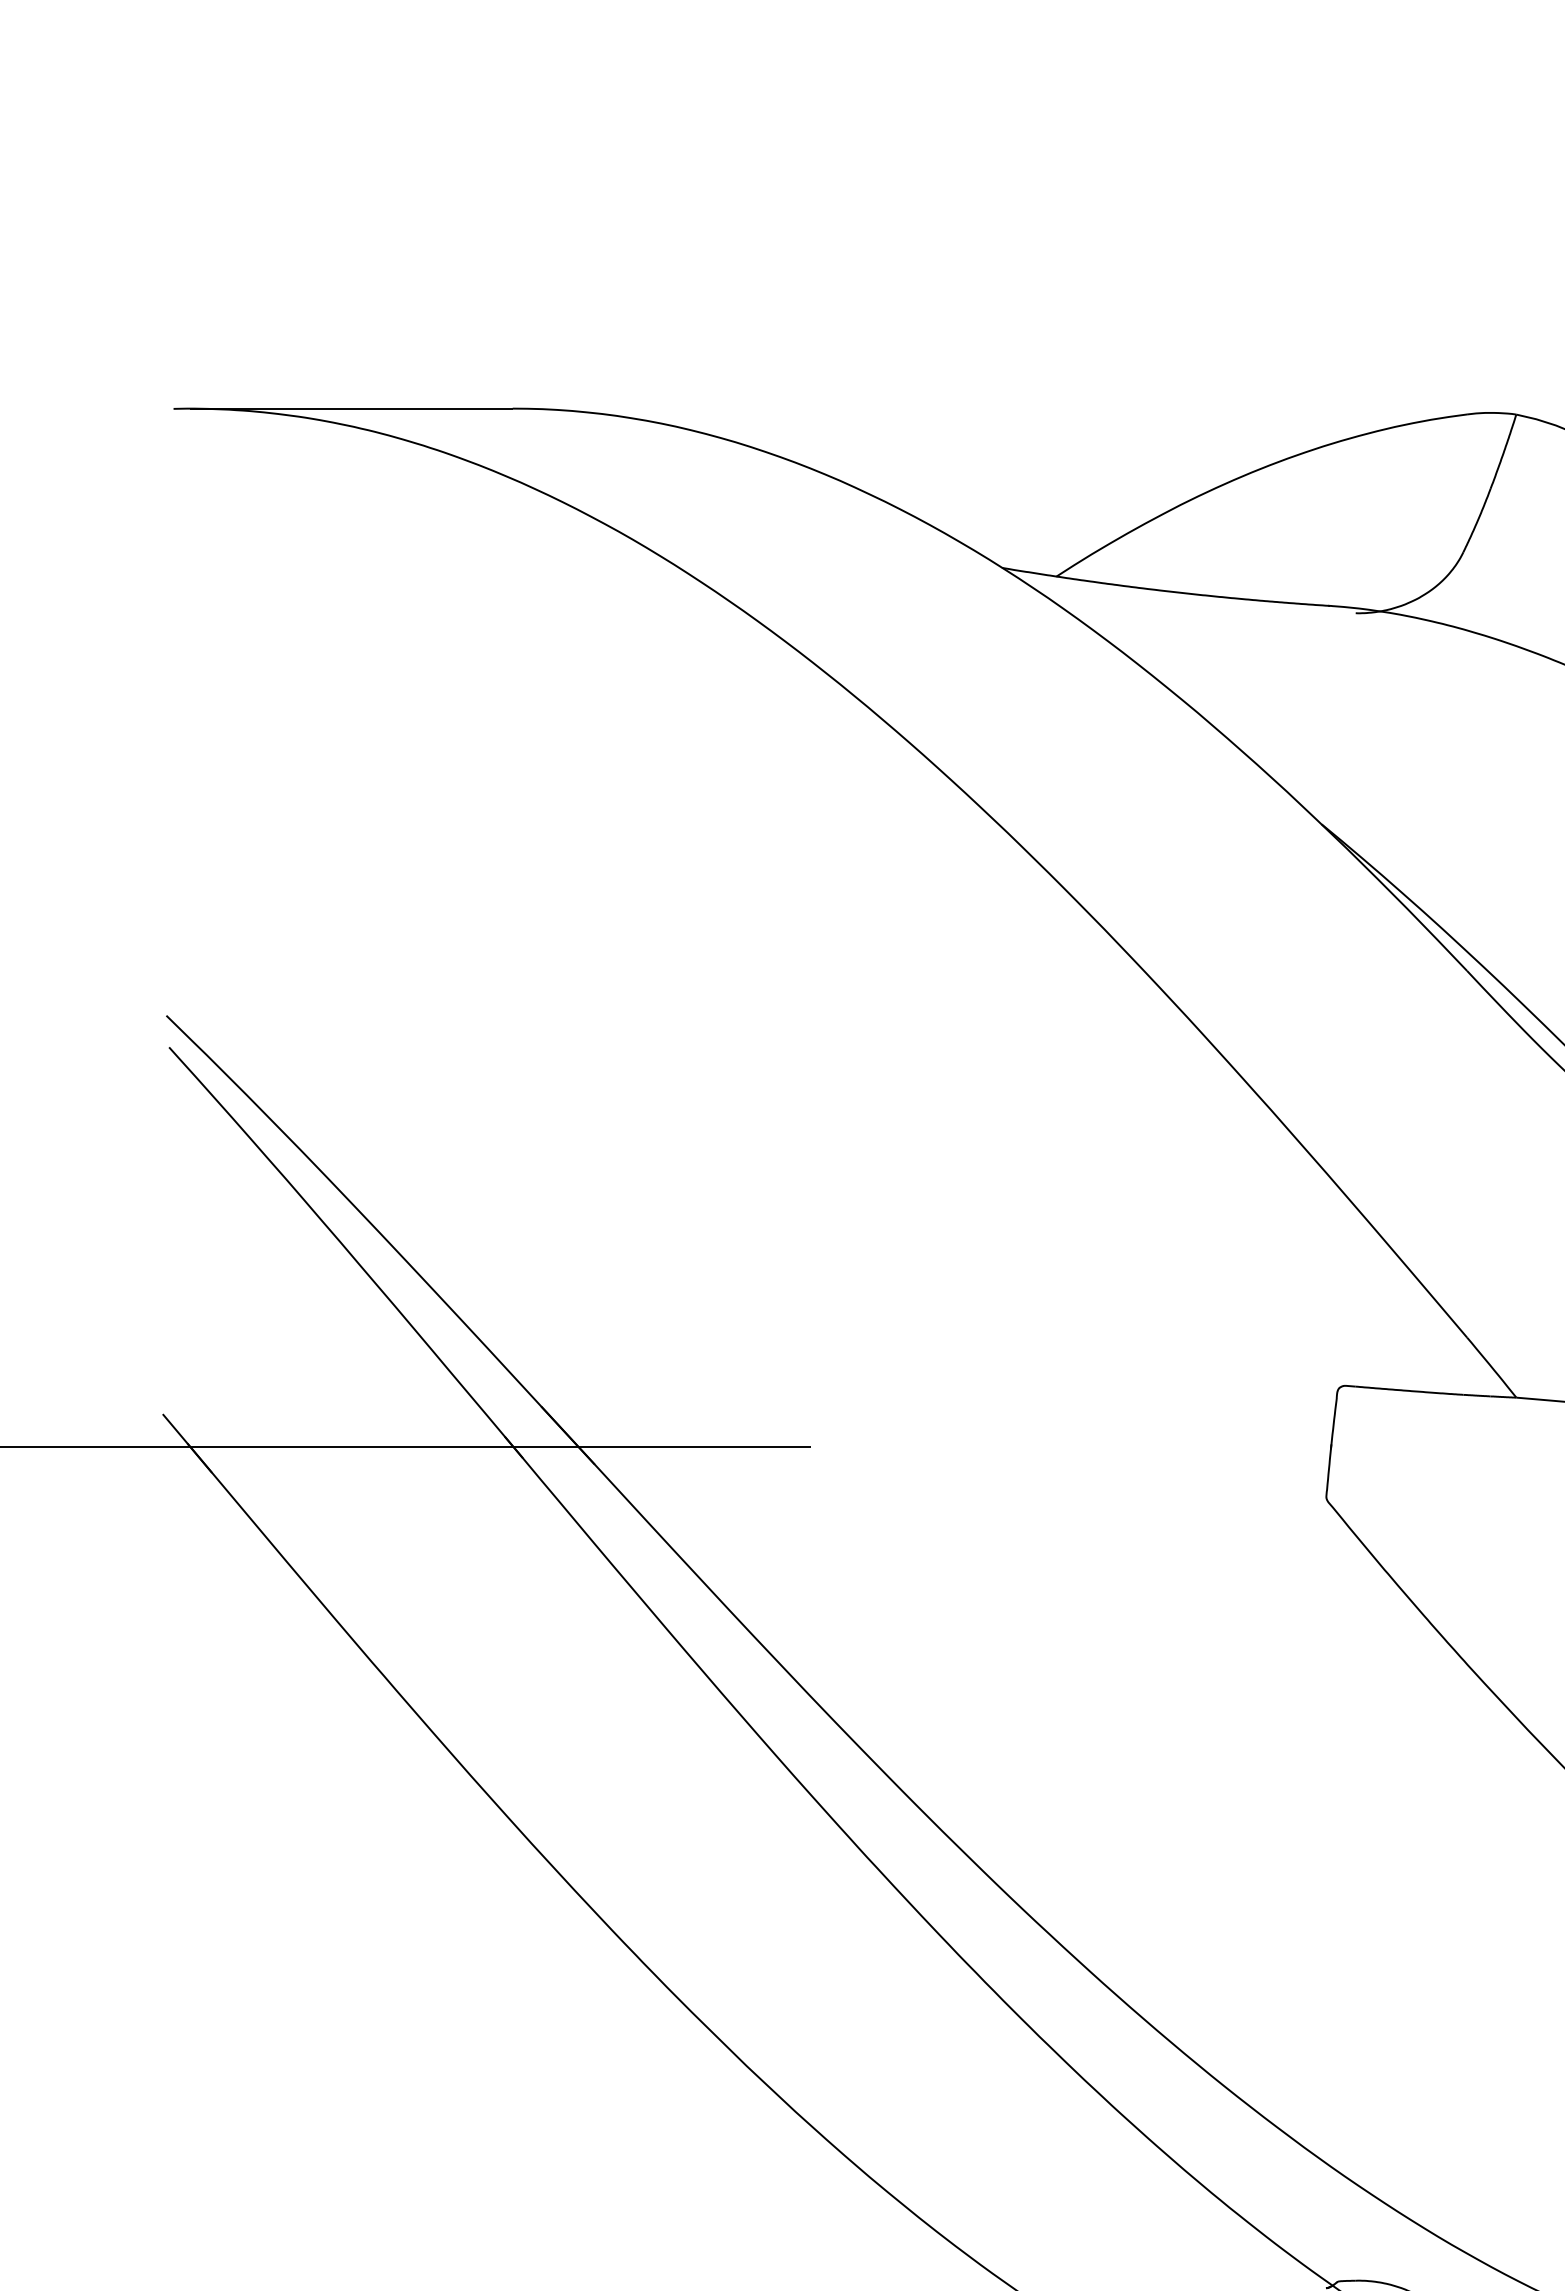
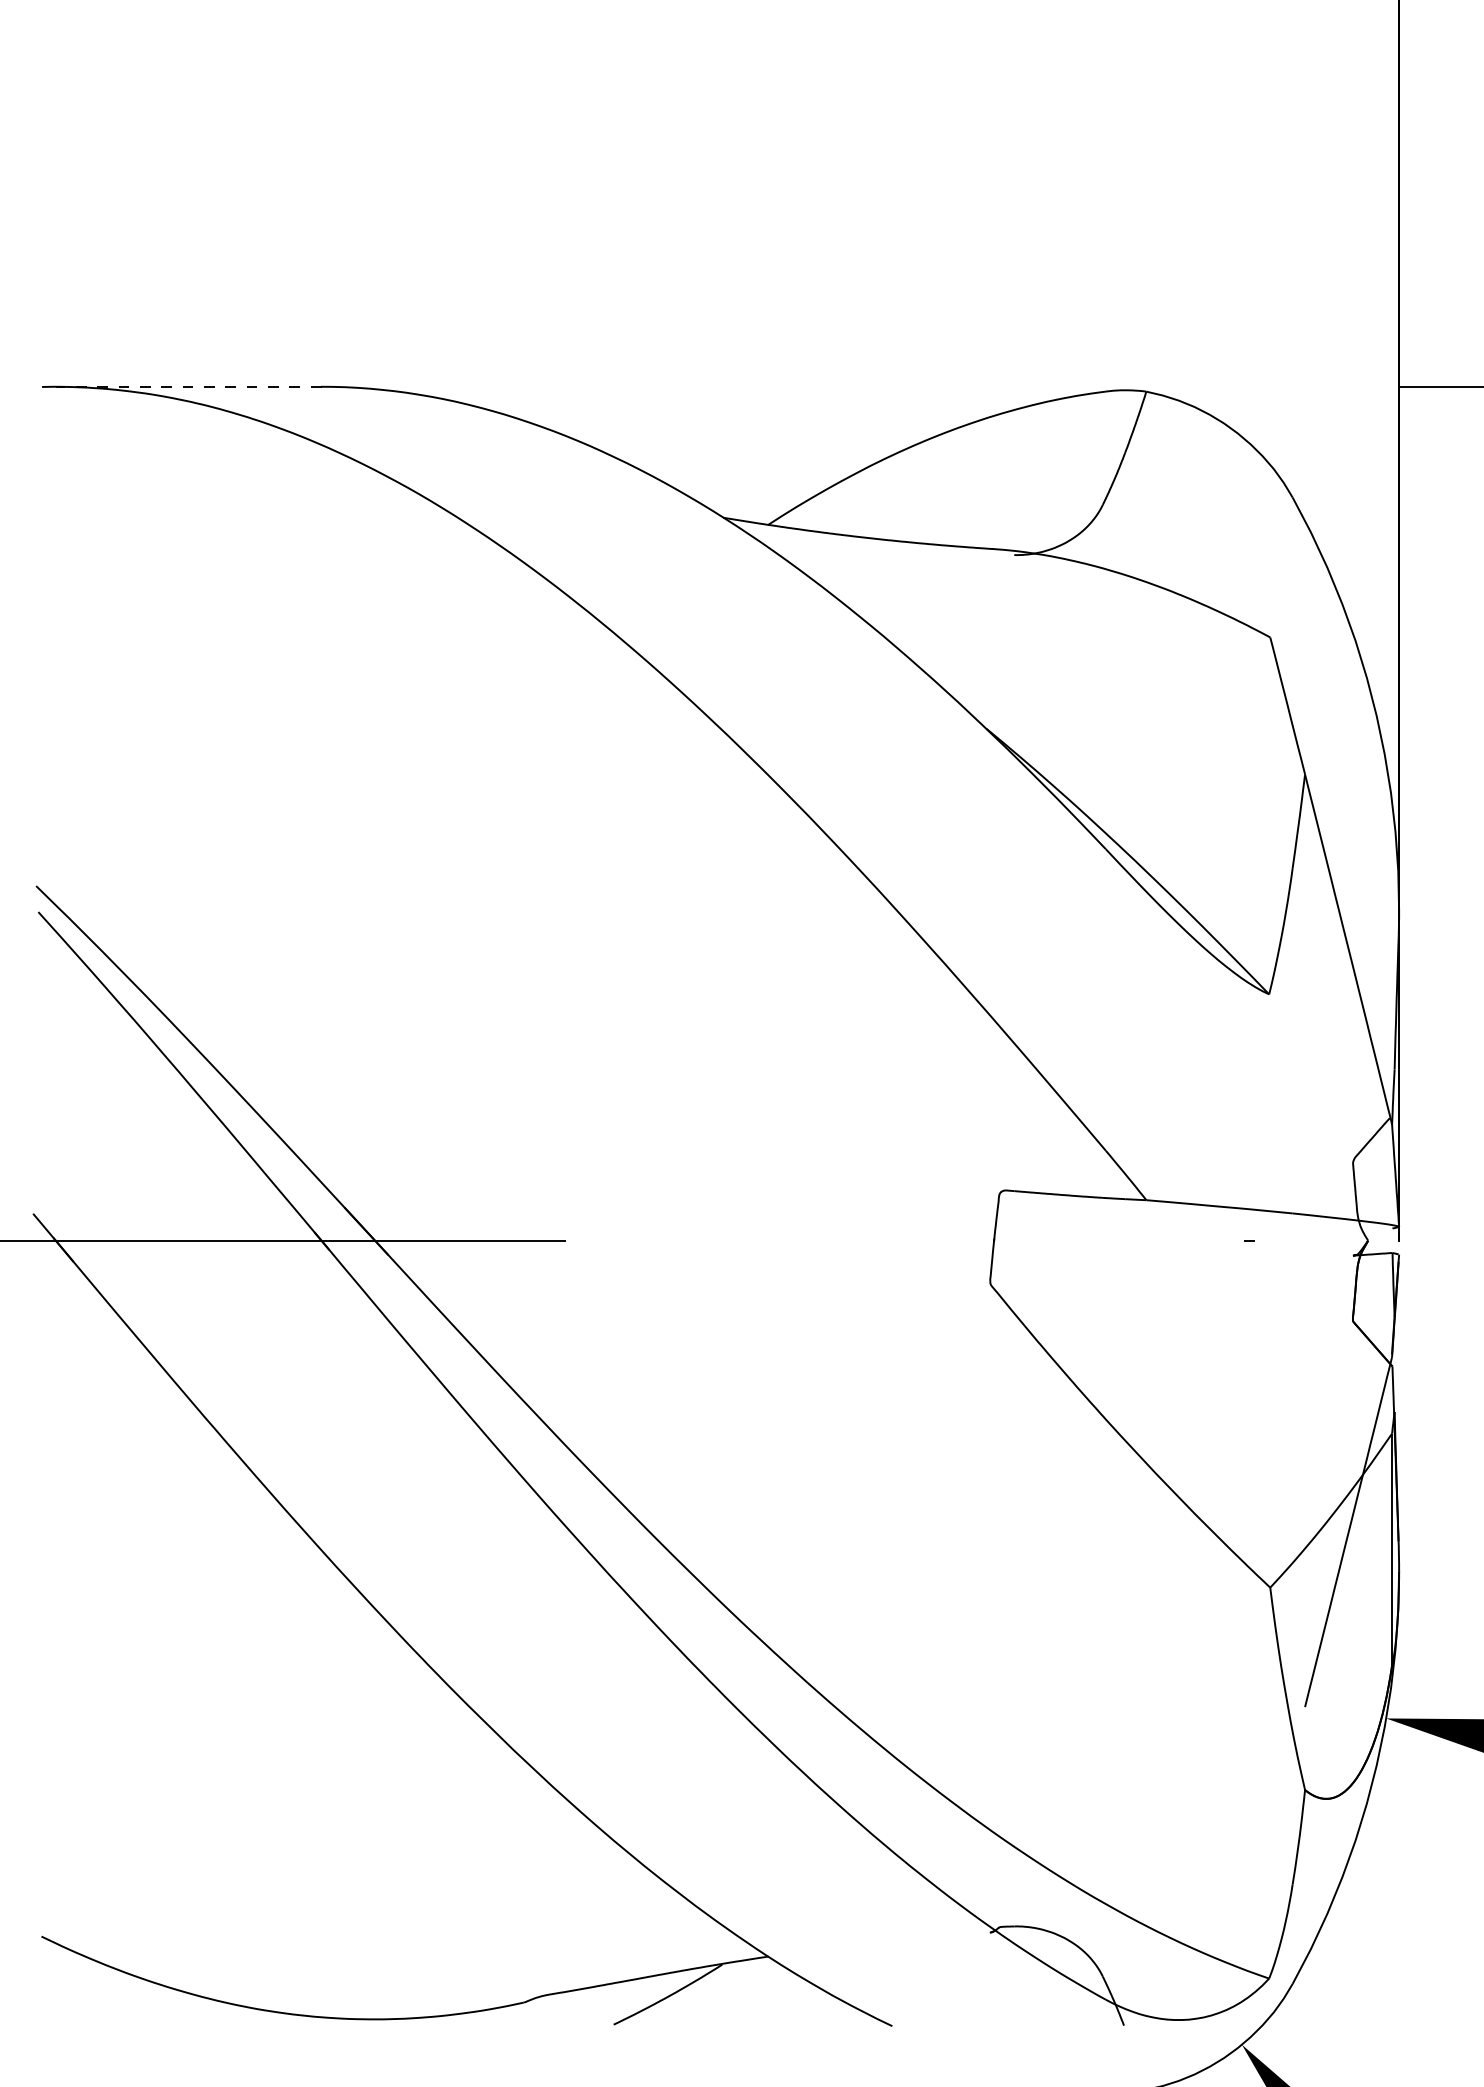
line: (351, 408) -> (188, 386), solid -> dashed

